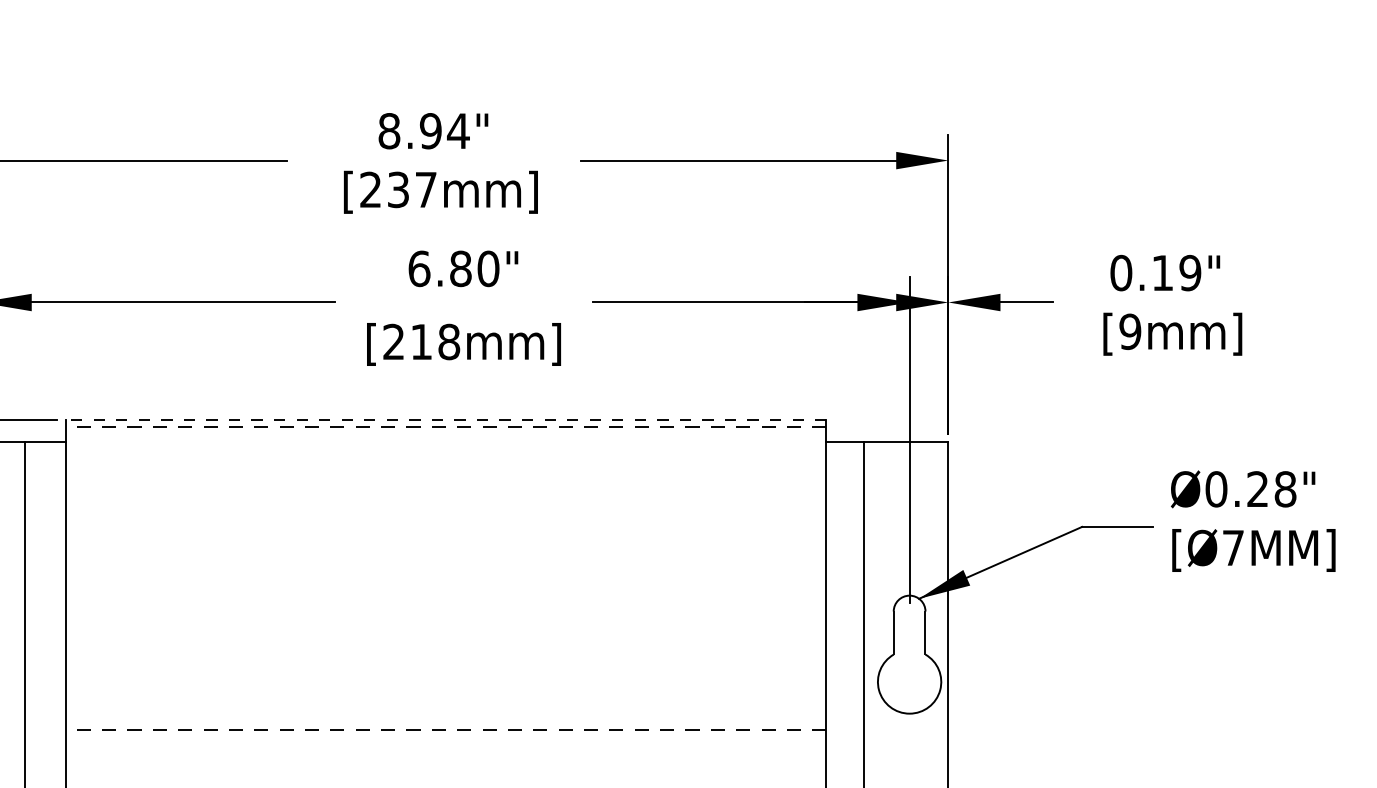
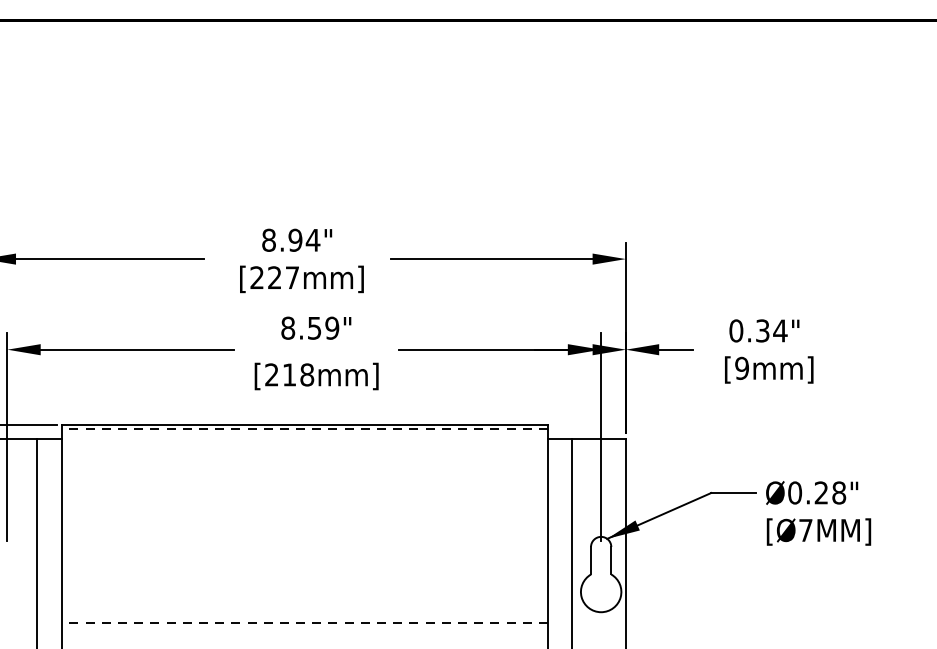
text: (397, 189) -> (274, 277), [237mm] -> [227mm]
text: (454, 267) -> (310, 327), 6.80" -> 8.59"
text: (1176, 272) -> (771, 330), 0.19" -> 0.34"
line: (446, 419) -> (305, 424), dashed -> solid
text: (1253, 521) -> (818, 513), moved

